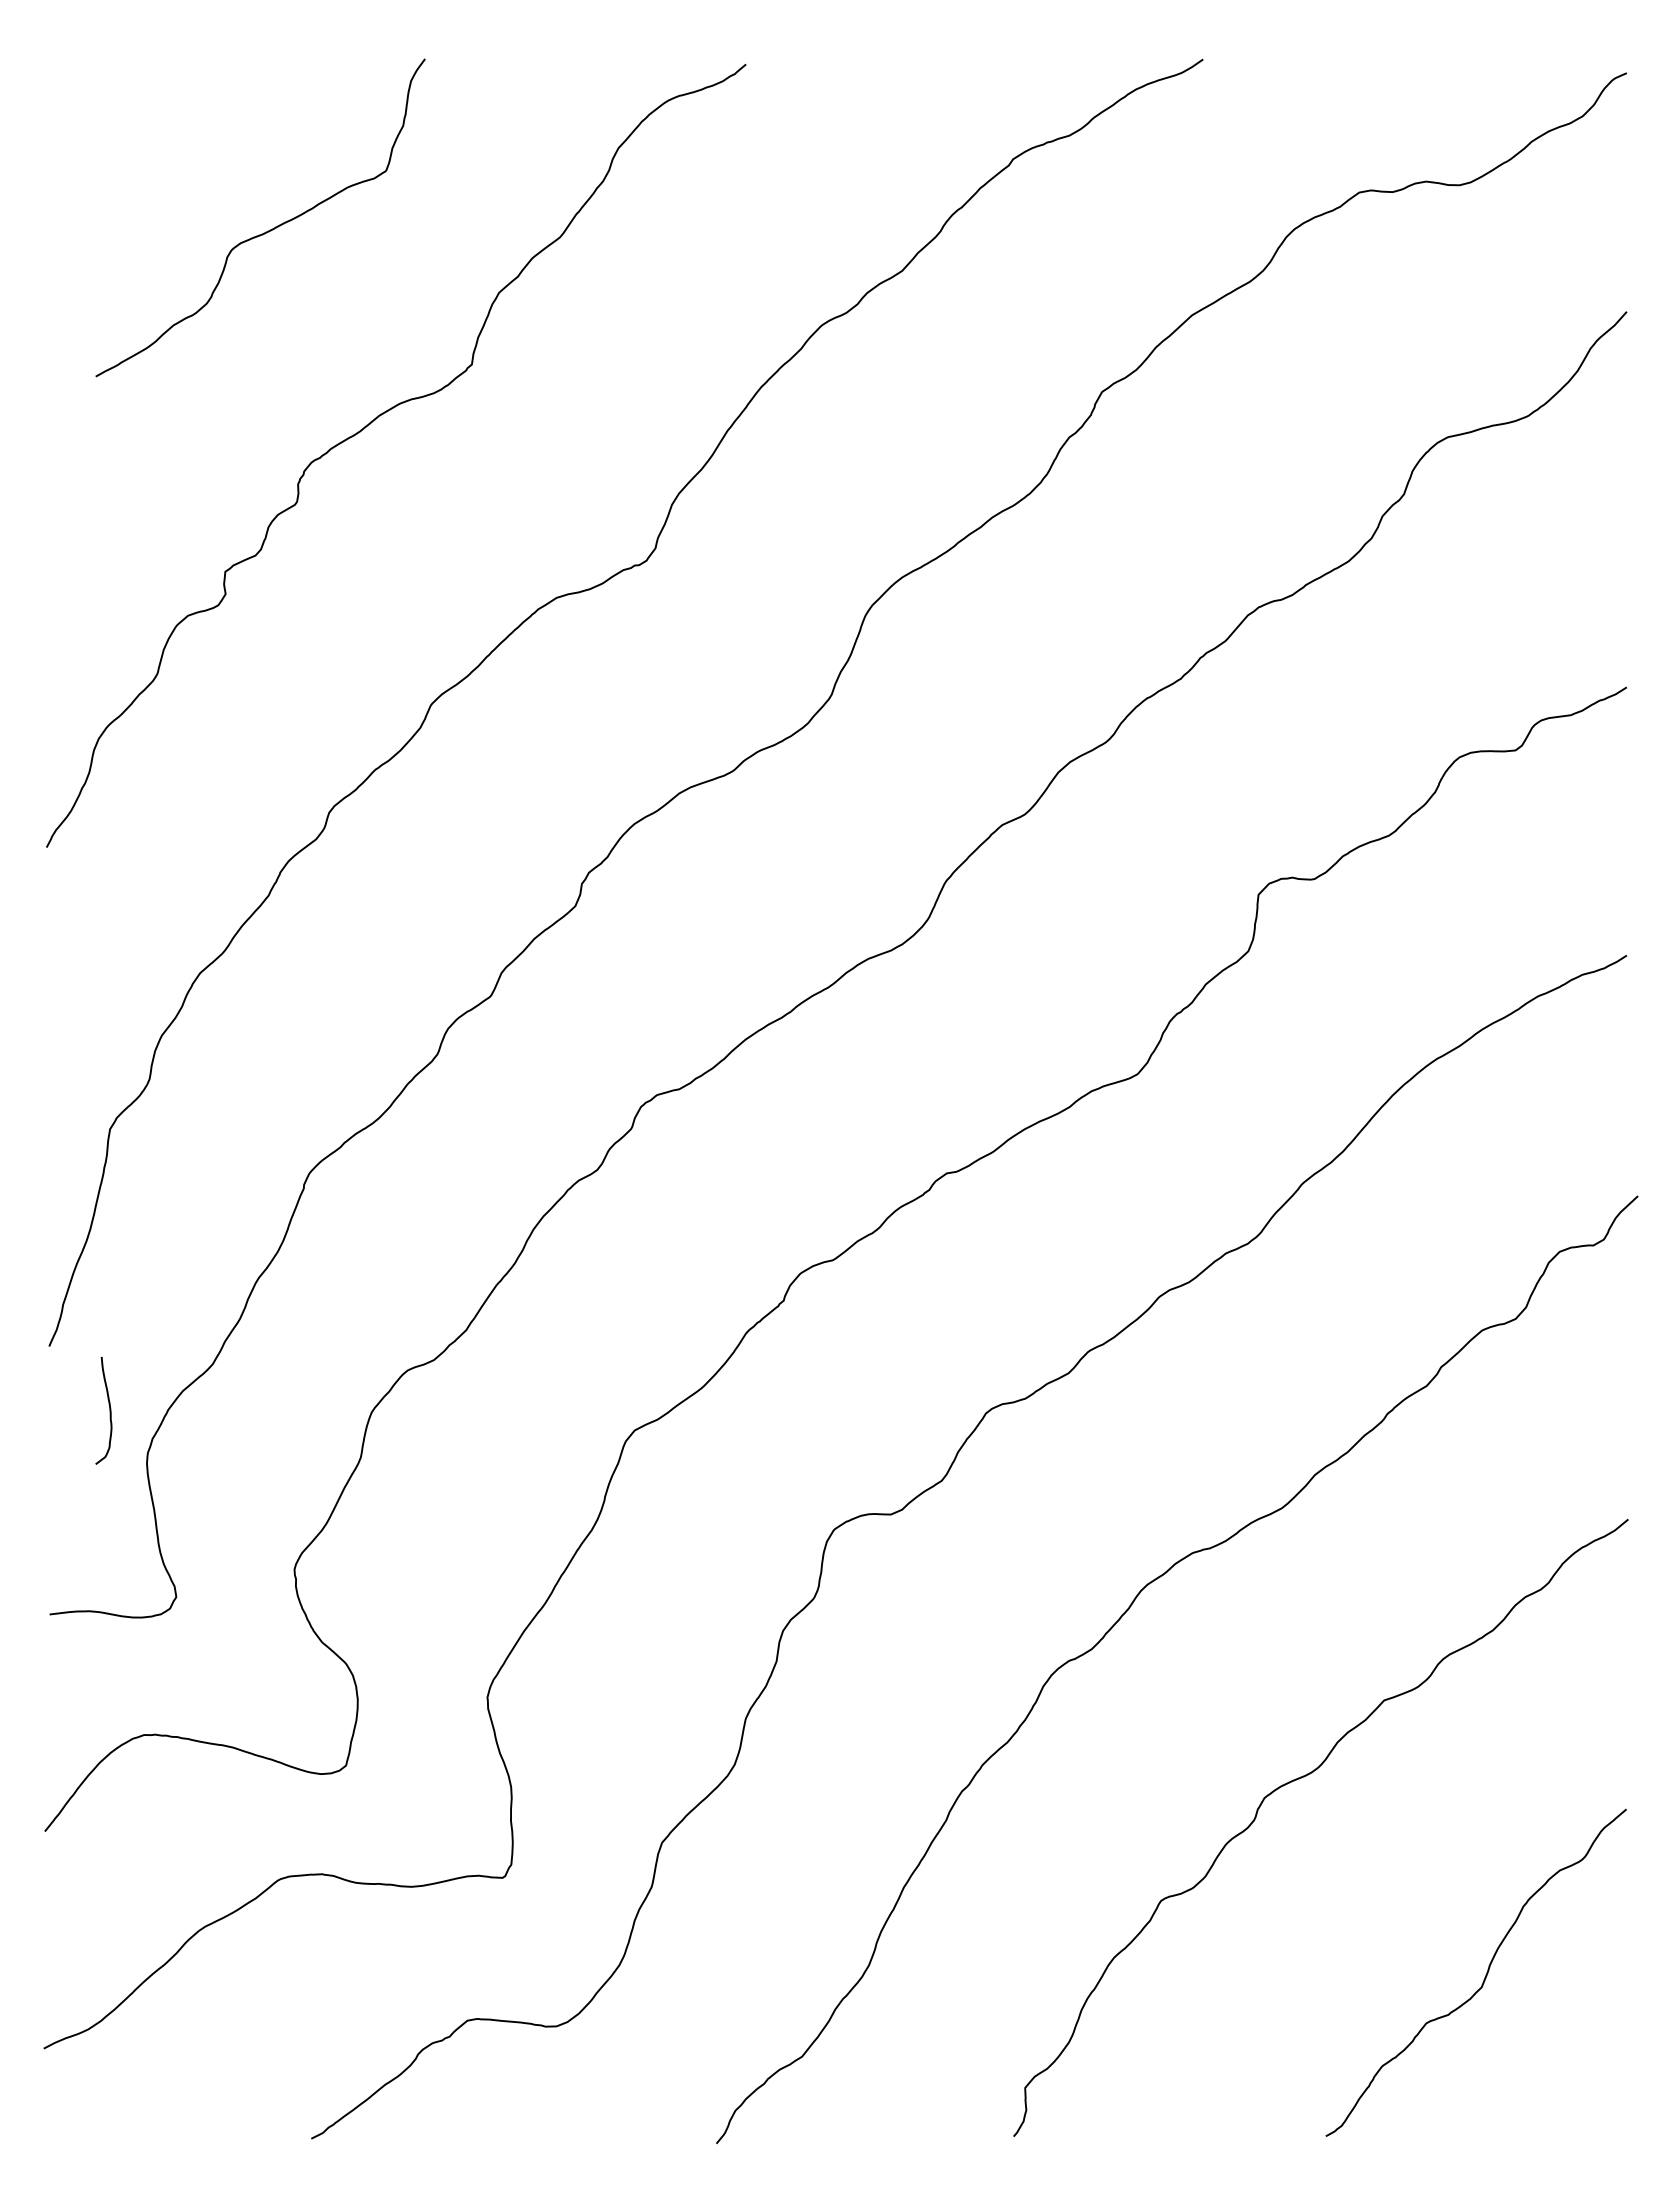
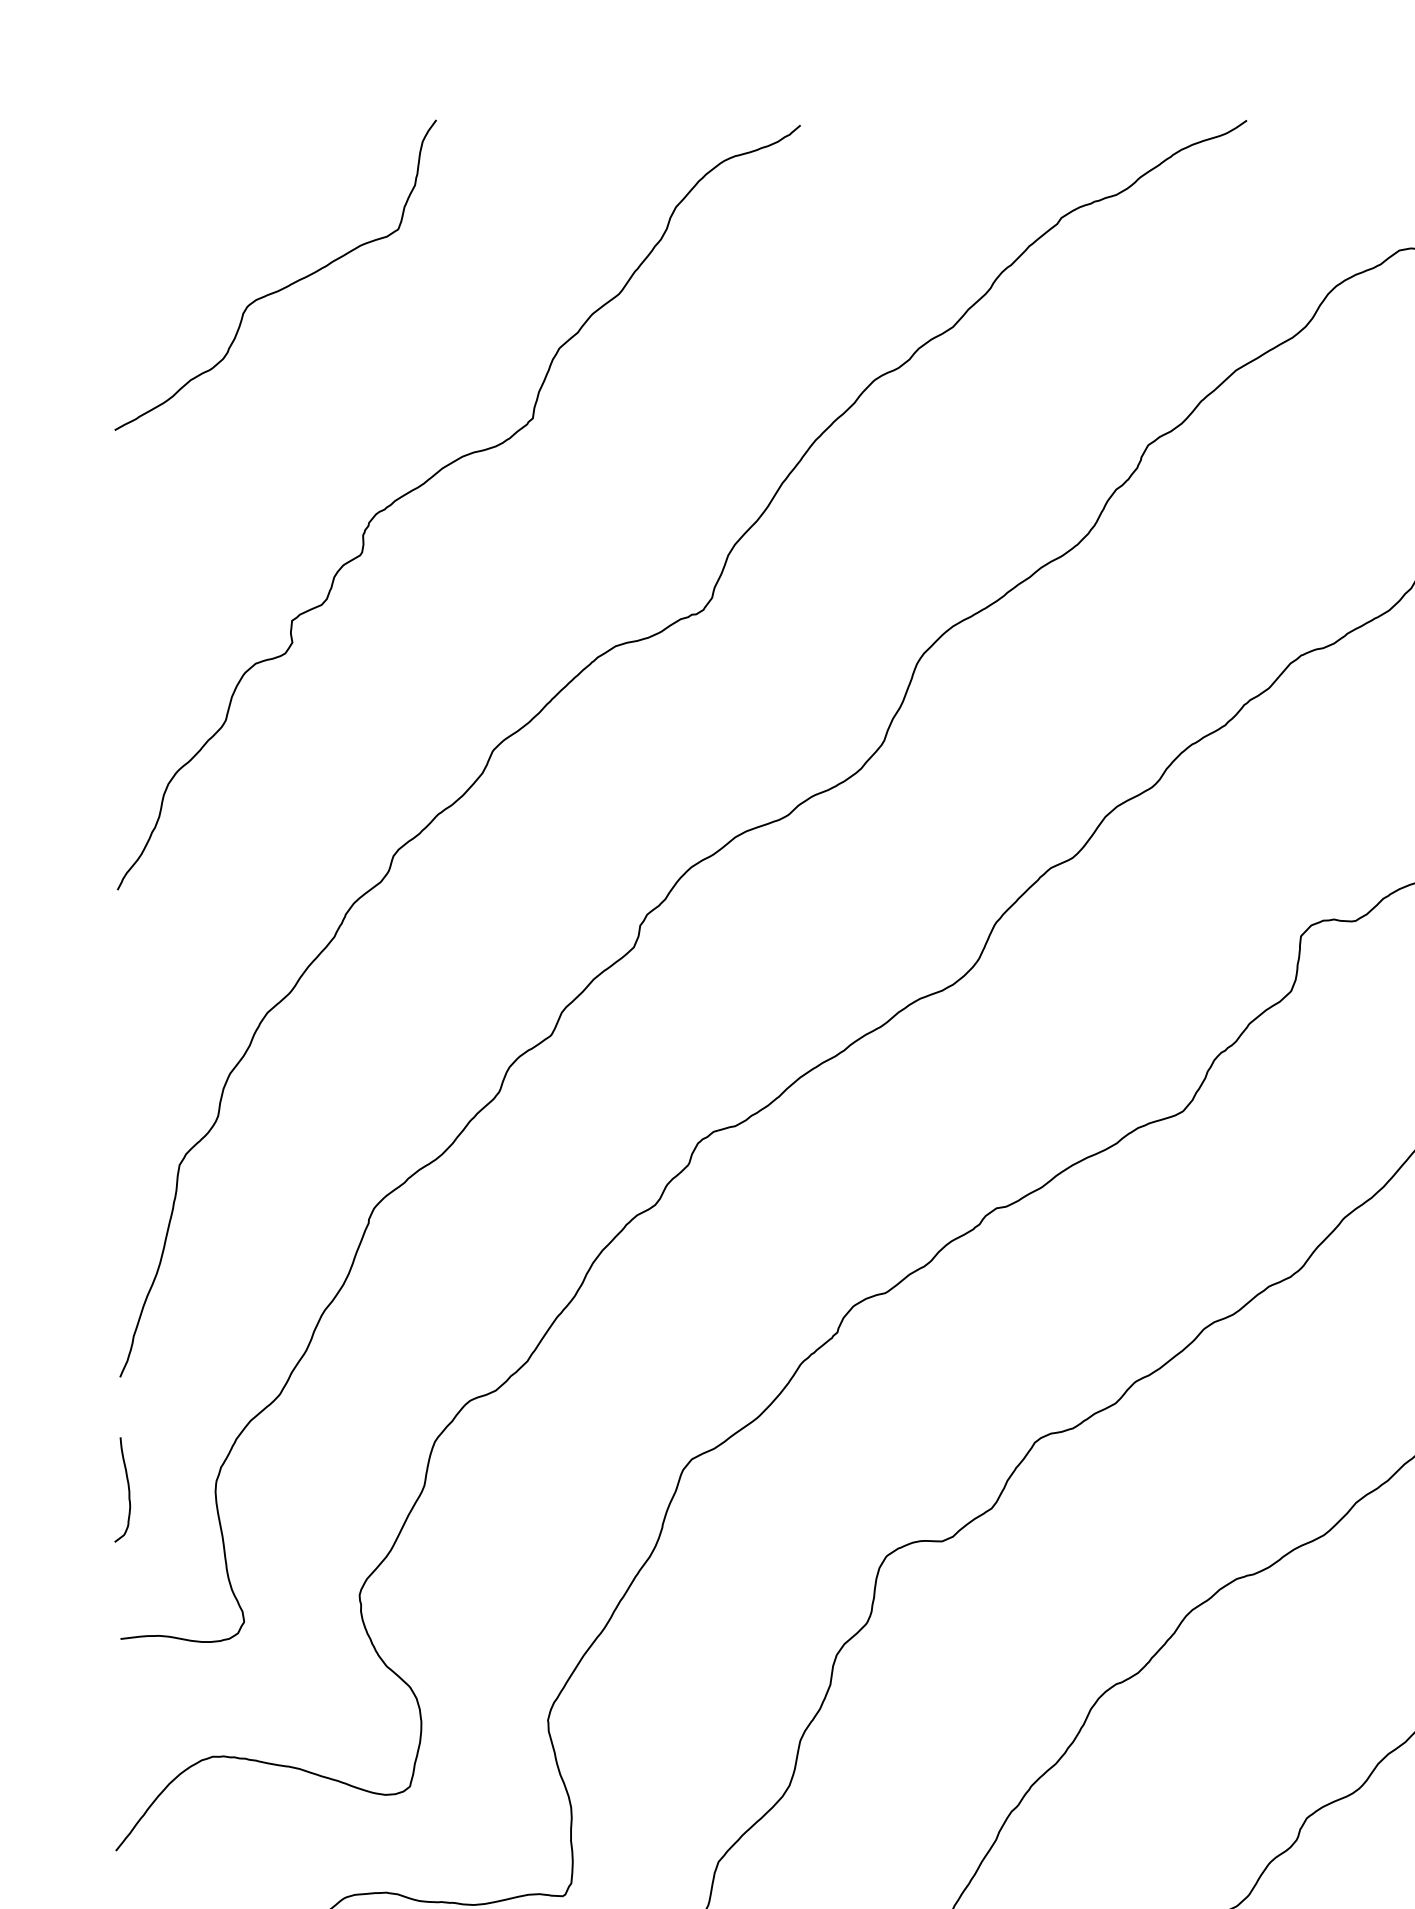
curve: (266, 231) -> (281, 288), moved
curve: (109, 1410) -> (128, 1489), moved

